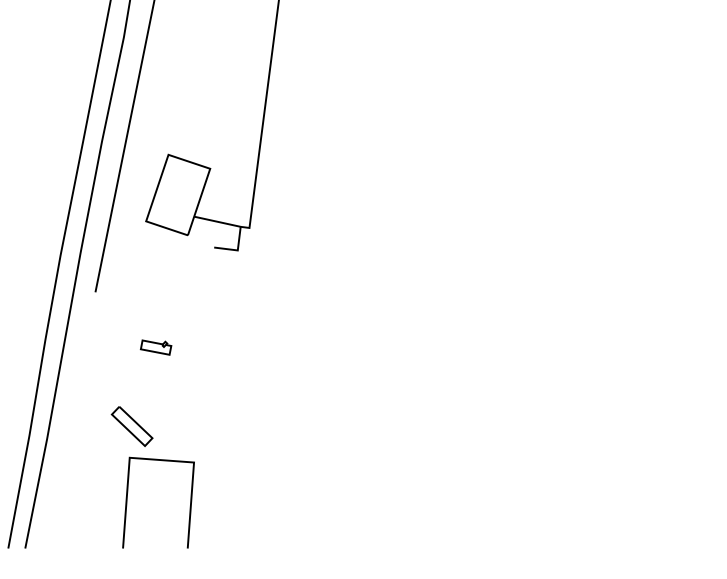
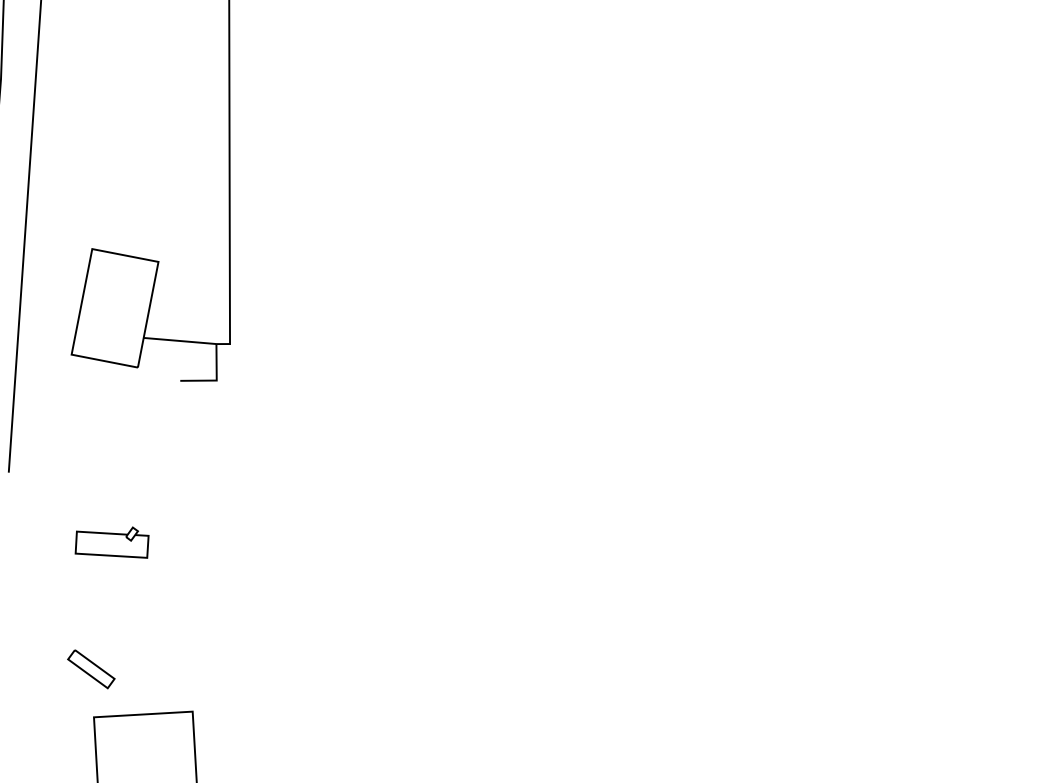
part: (155, 347) -> (111, 544), size x1.6
part: (131, 426) -> (90, 669), size x0.7

